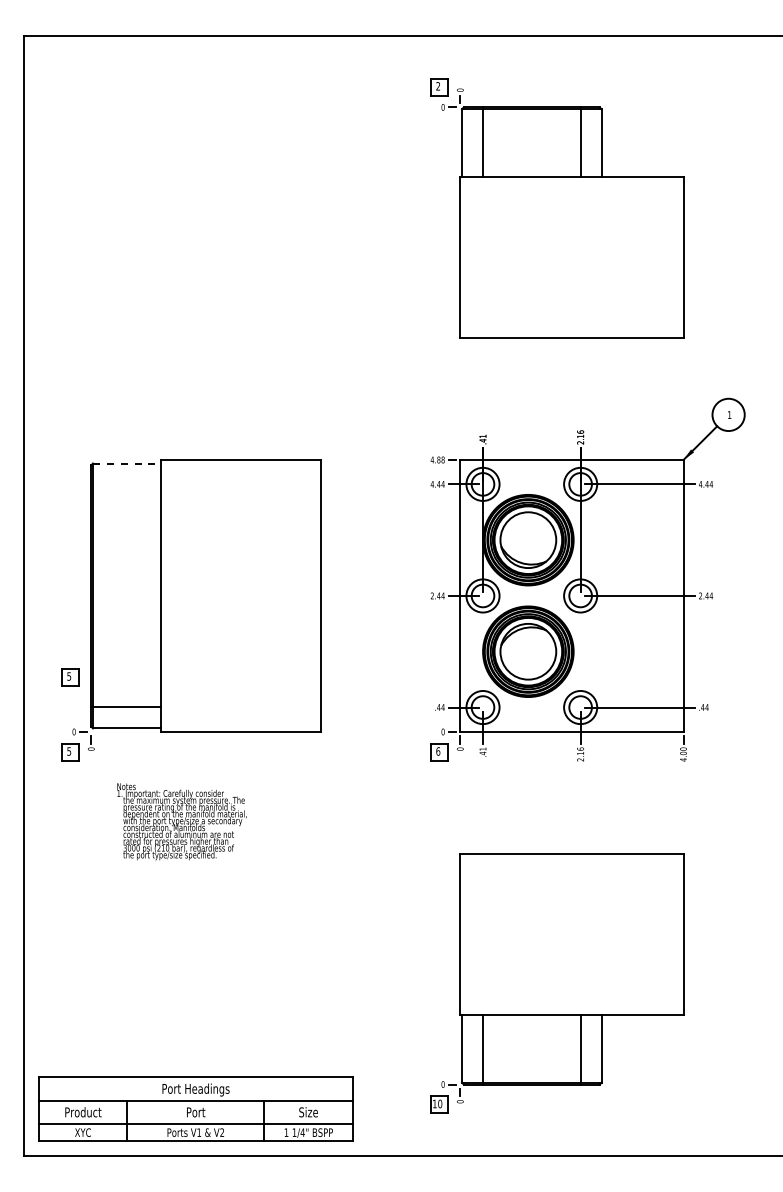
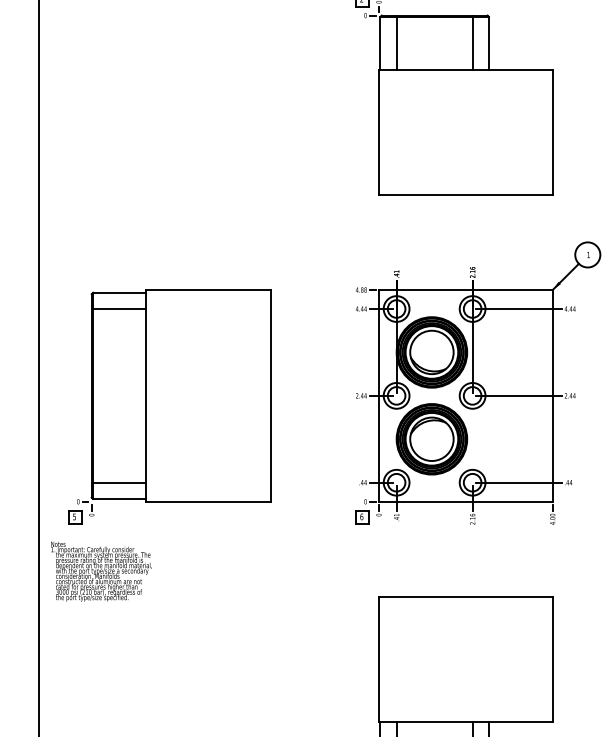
line: (127, 463) -> (119, 292), dashed -> solid
line: (126, 484) -> (119, 309), added
part: (70, 677) -> (75, 459), removed
text: (181, 821) -> (101, 571), moved

